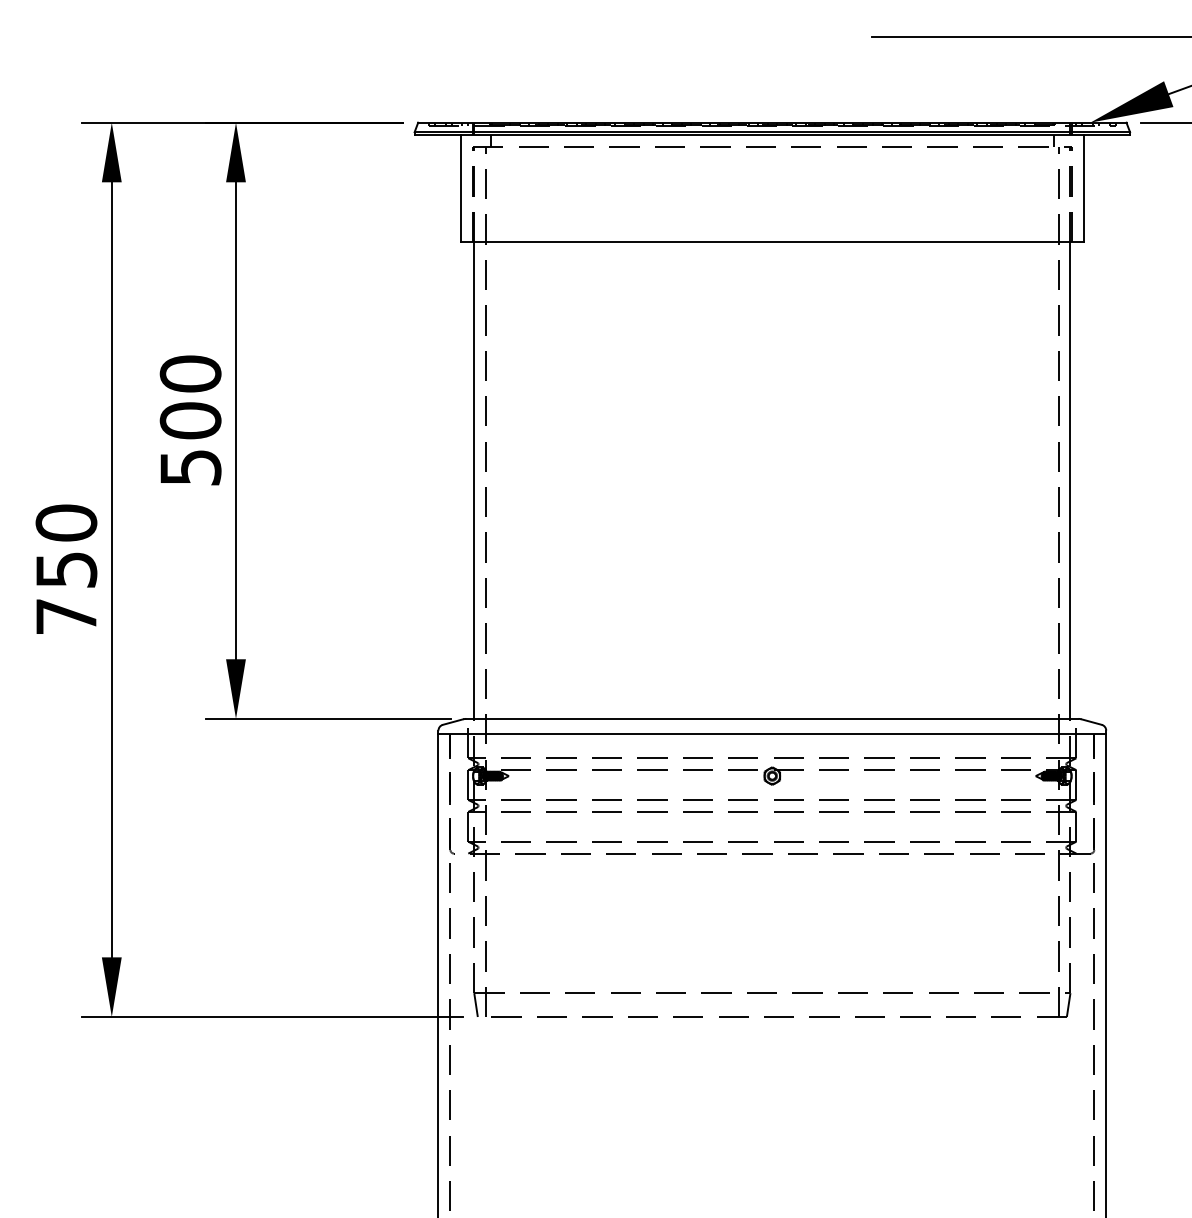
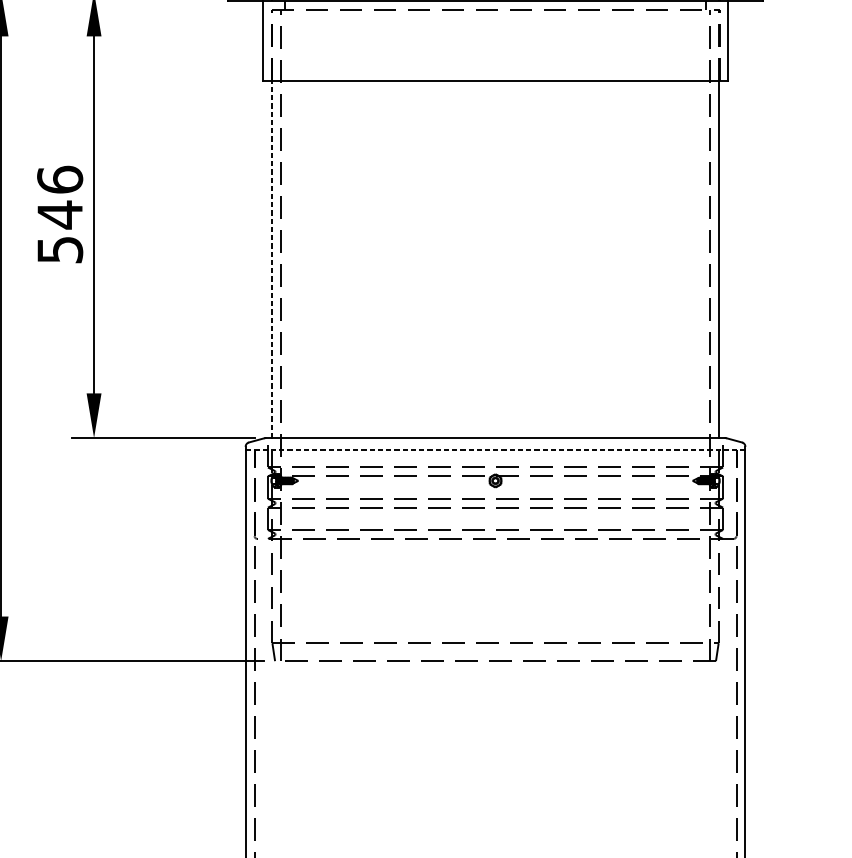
text: (190, 397) -> (60, 197), 500 -> 546
line: (474, 479) -> (272, 258), solid -> dashed
line: (772, 734) -> (495, 449), solid -> dashed

